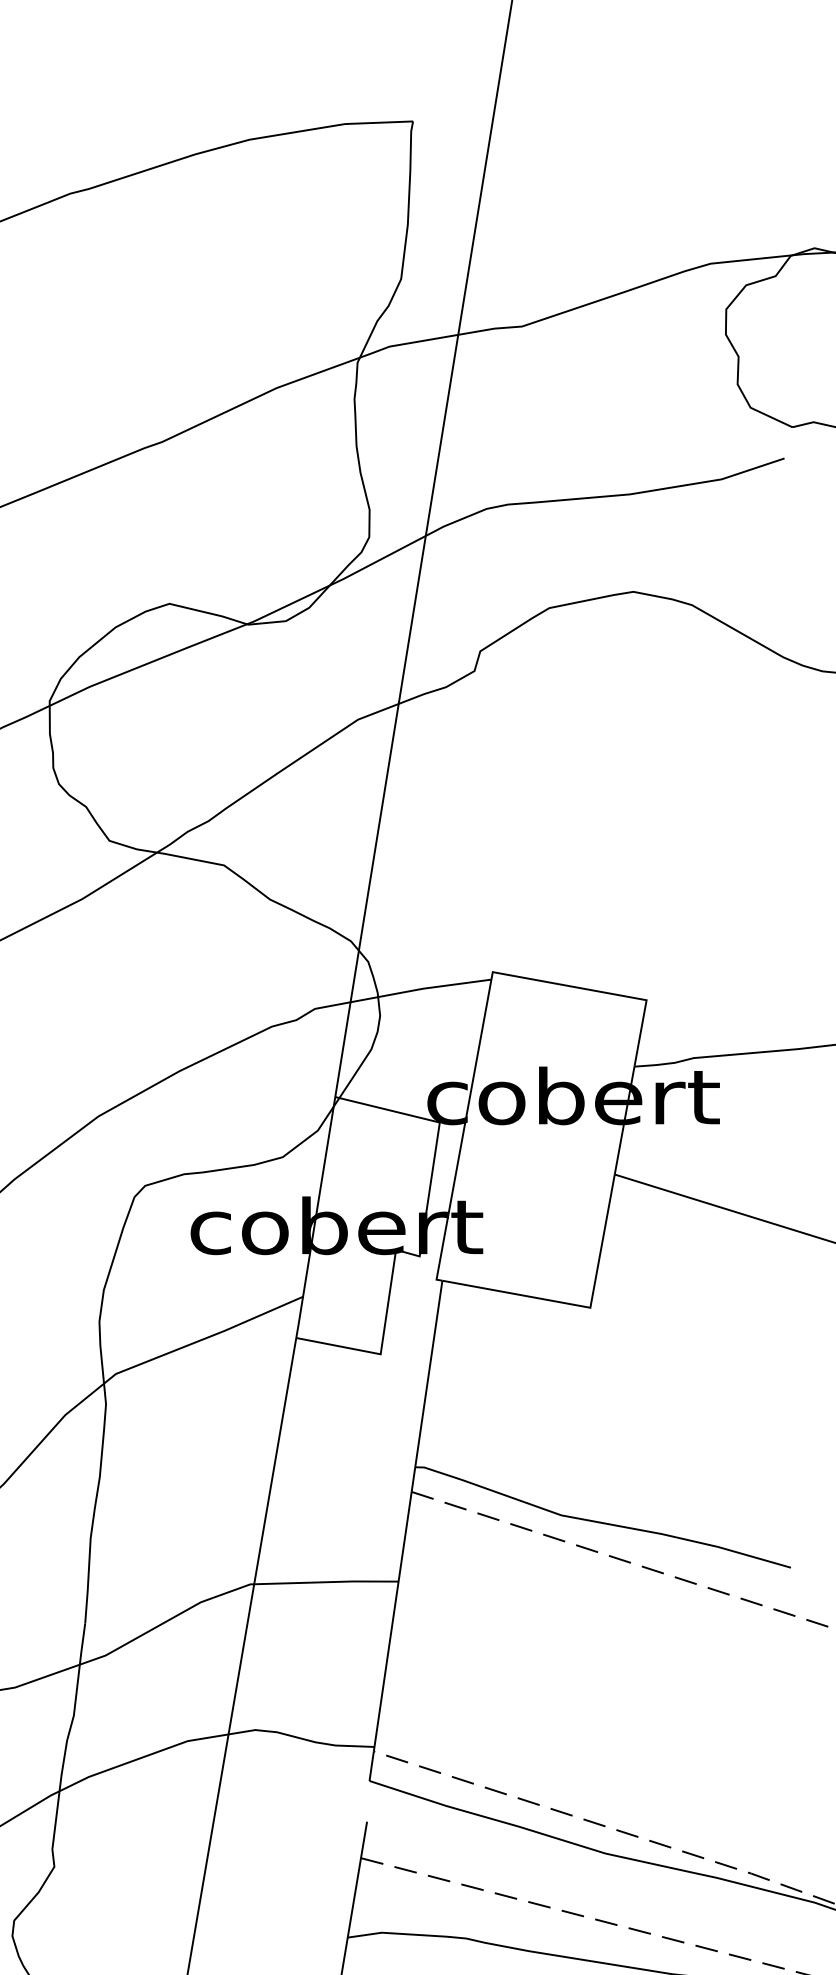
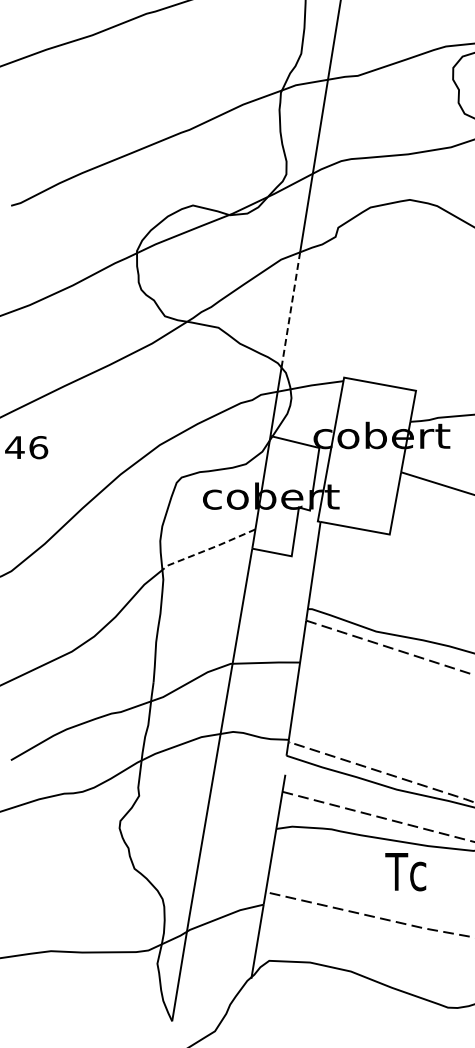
line: (378, 826) -> (290, 309), solid -> dashed
line: (200, 1339) -> (207, 549), solid -> dashed

